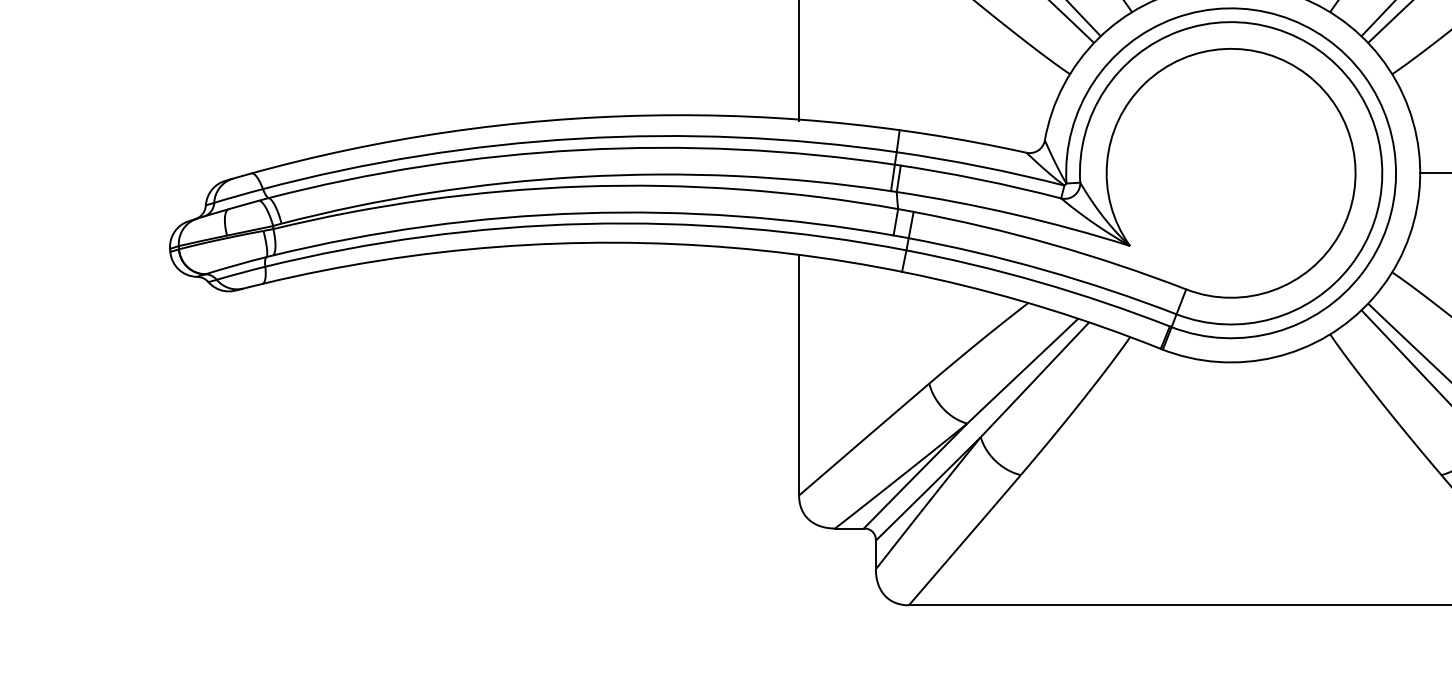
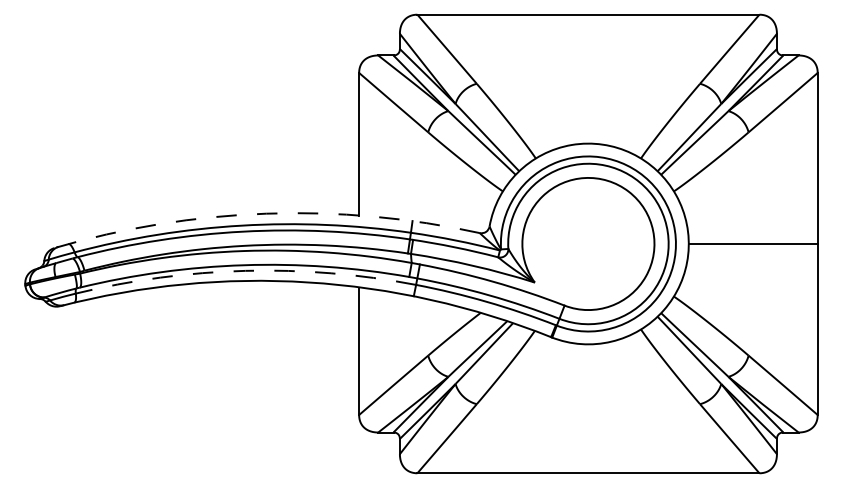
arc: (624, 115) -> (266, 213), solid -> dashed
arc: (584, 223) -> (245, 270), solid -> dashed

